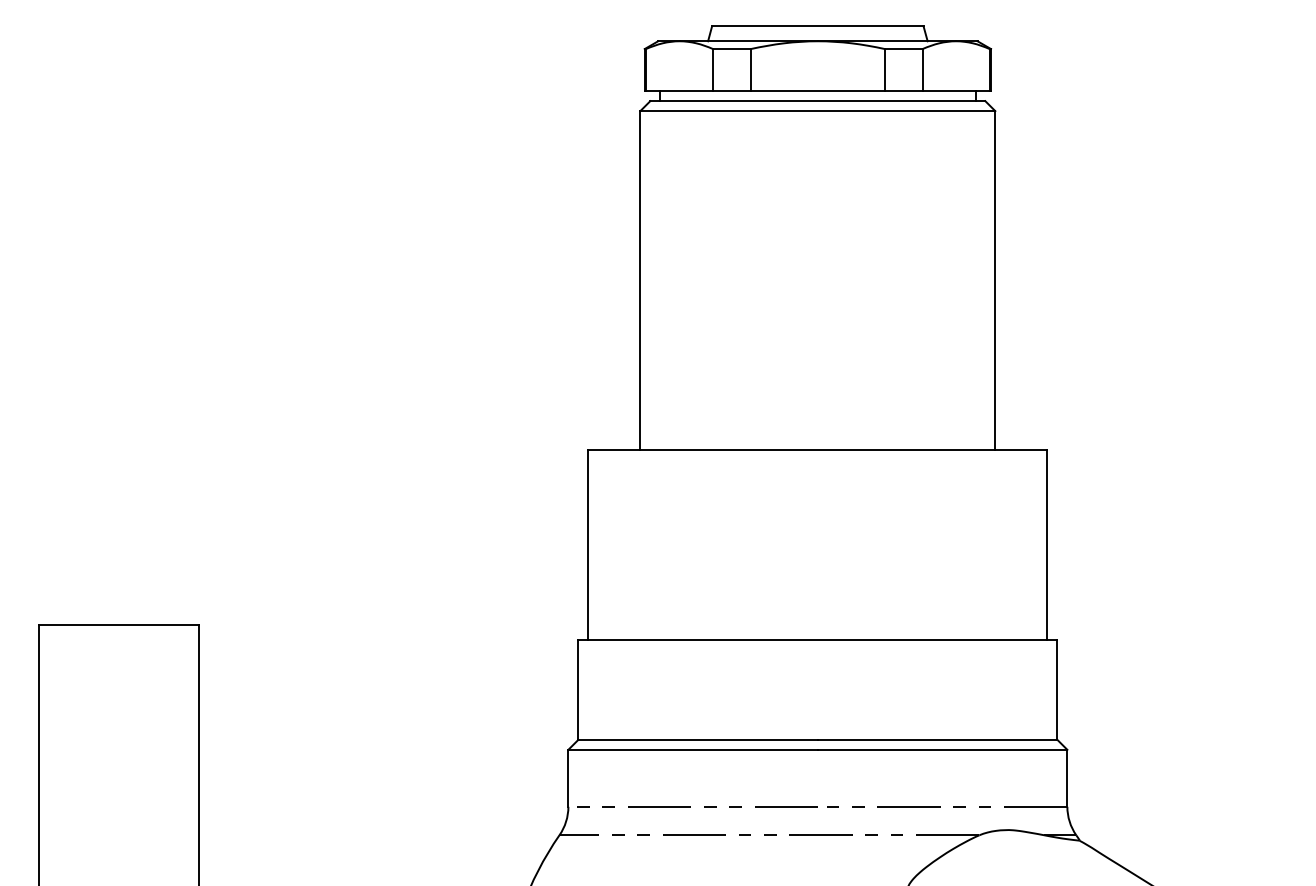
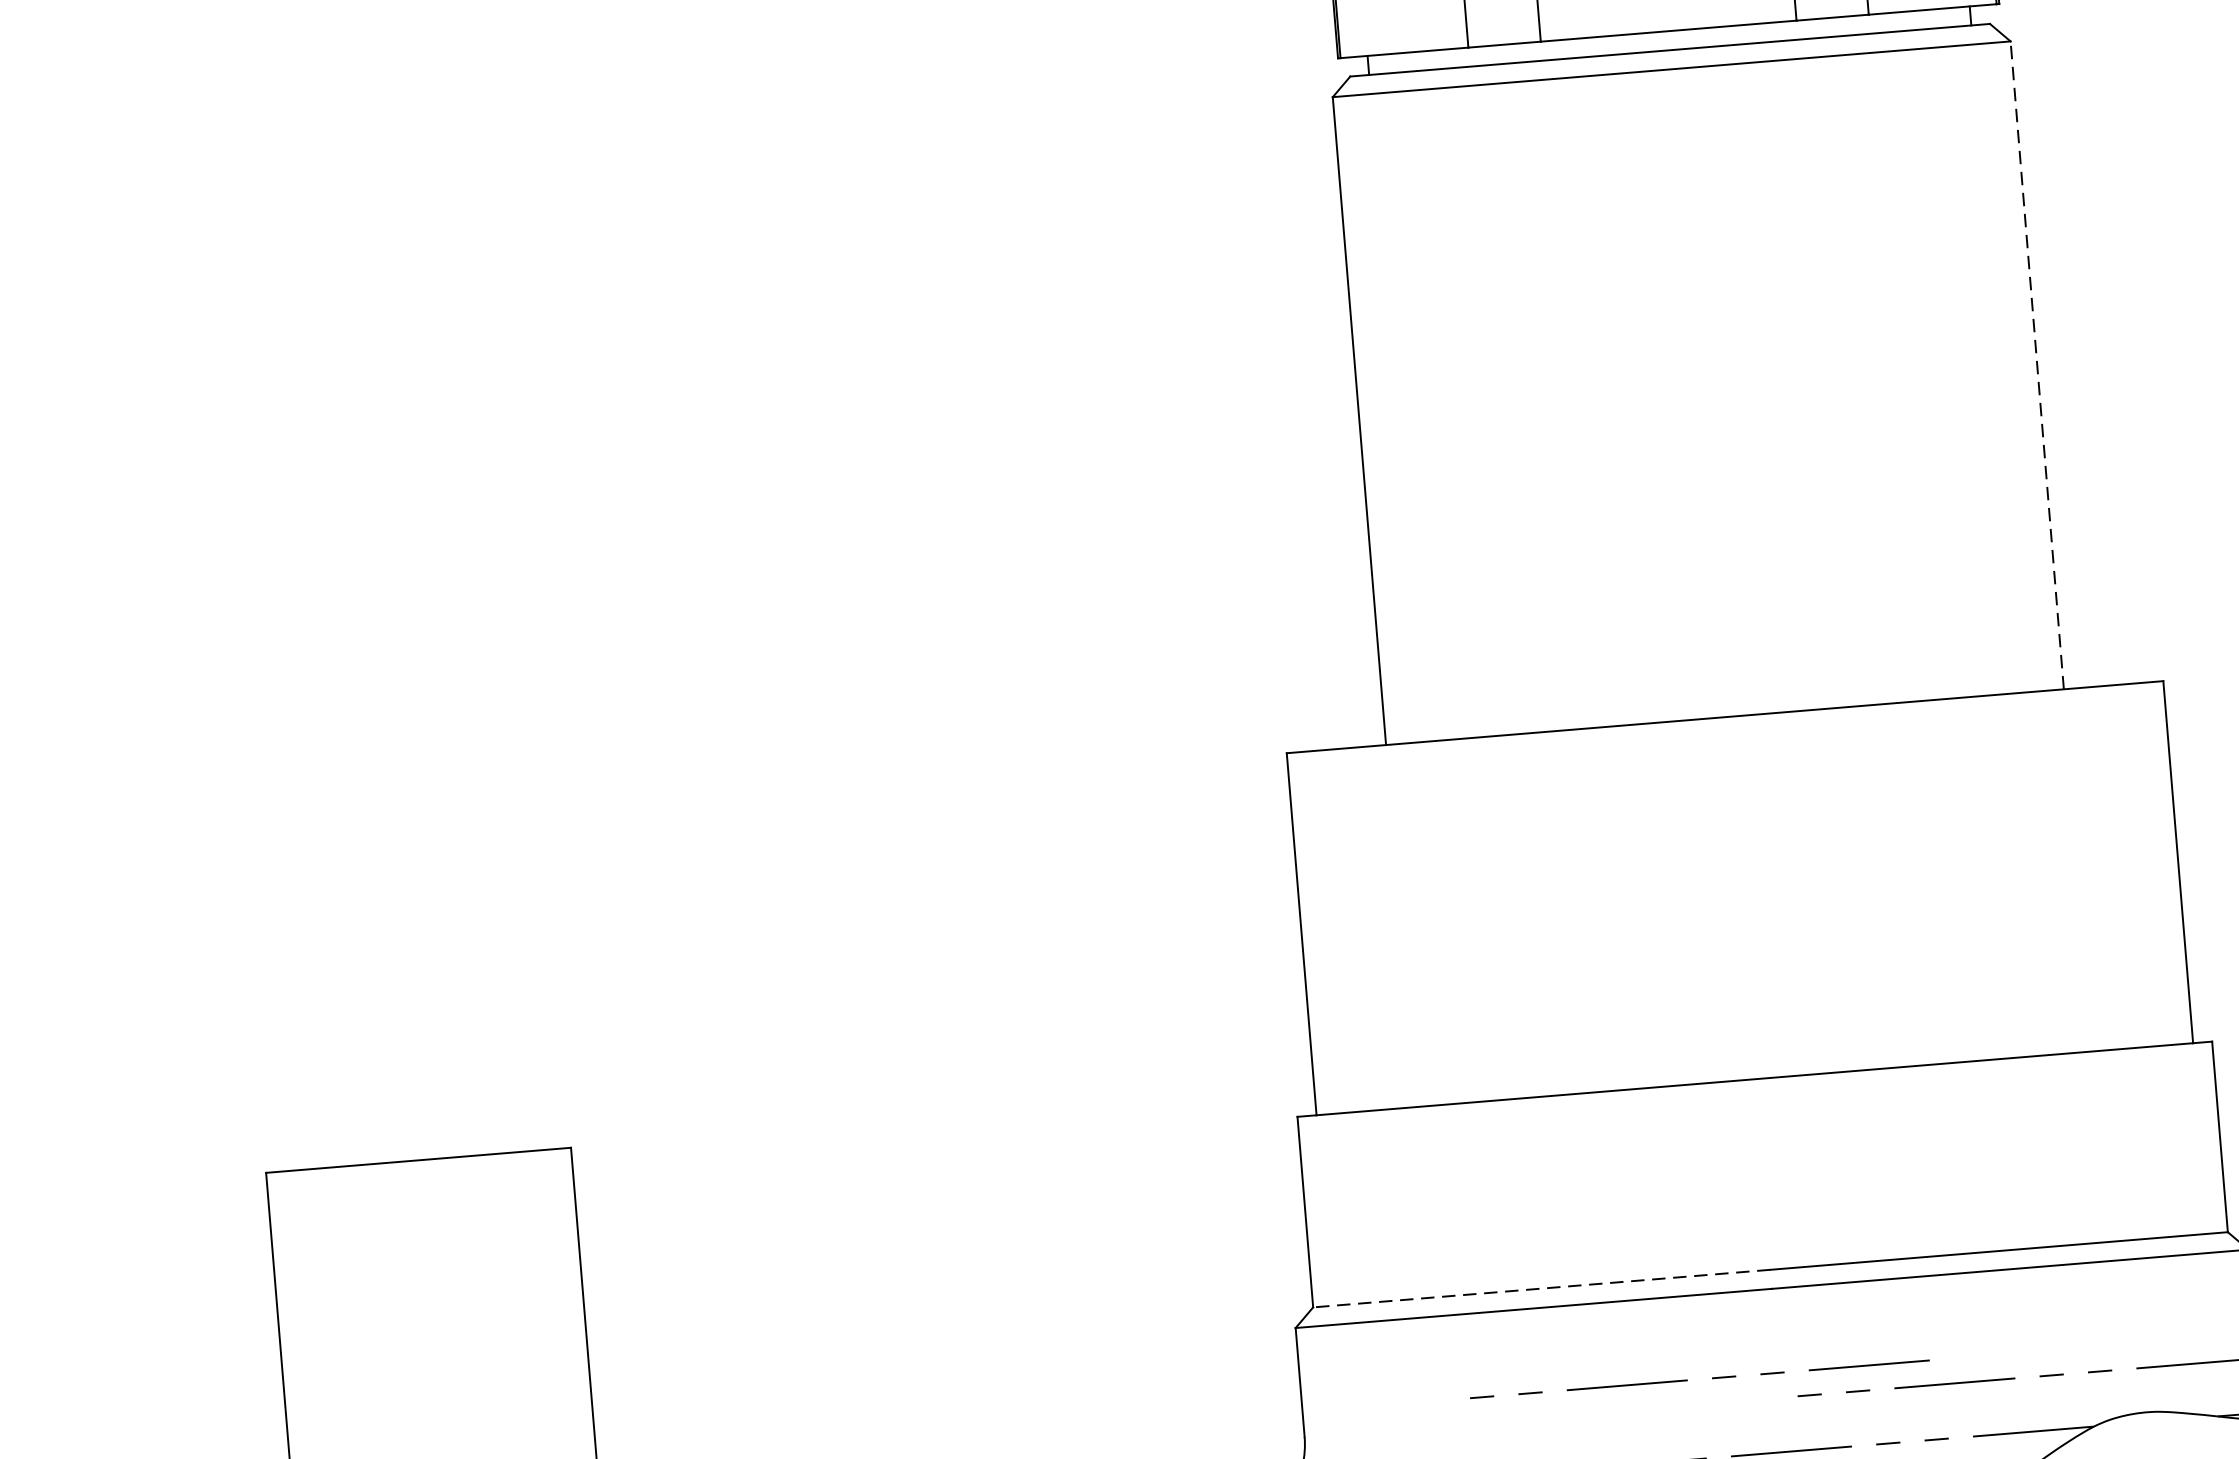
line: (995, 280) -> (2037, 364), solid -> dashed
line: (698, 739) -> (1542, 1287), solid -> dashed
line: (690, 806) -> (1686, 1379), moved

